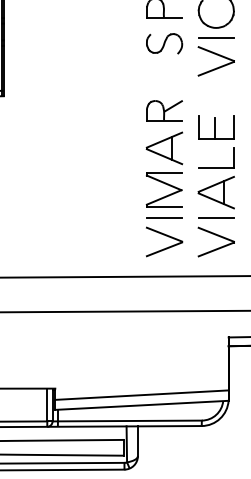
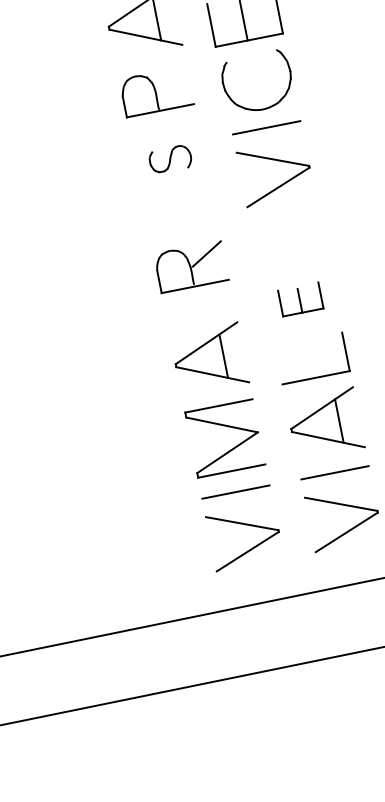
part: (164, 43) -> (169, 158), size x0.6
part: (164, 110) -> (191, 265), moved
part: (216, 127) -> (300, 299), size x0.6

